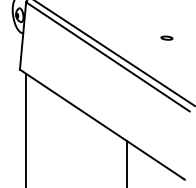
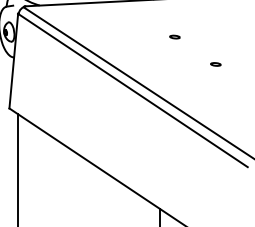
part: (137, 18) -> (174, 36), added
part: (166, 38) -> (215, 64), size x0.62

